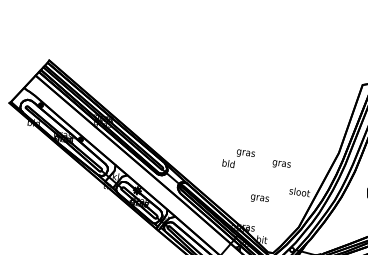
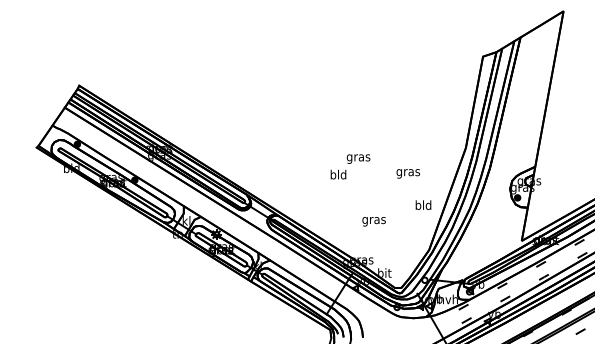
text: (238, 158) -> (350, 166), moved
text: (281, 164) -> (407, 173), moved
text: (299, 191) -> (423, 204), sloot -> bld

